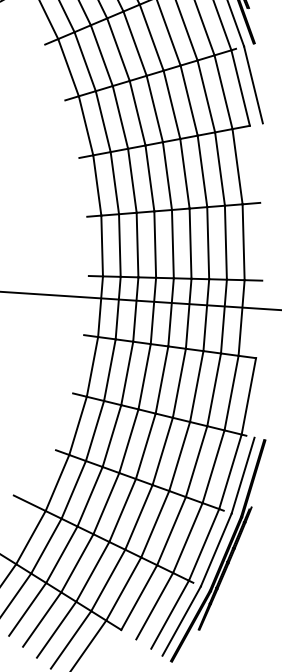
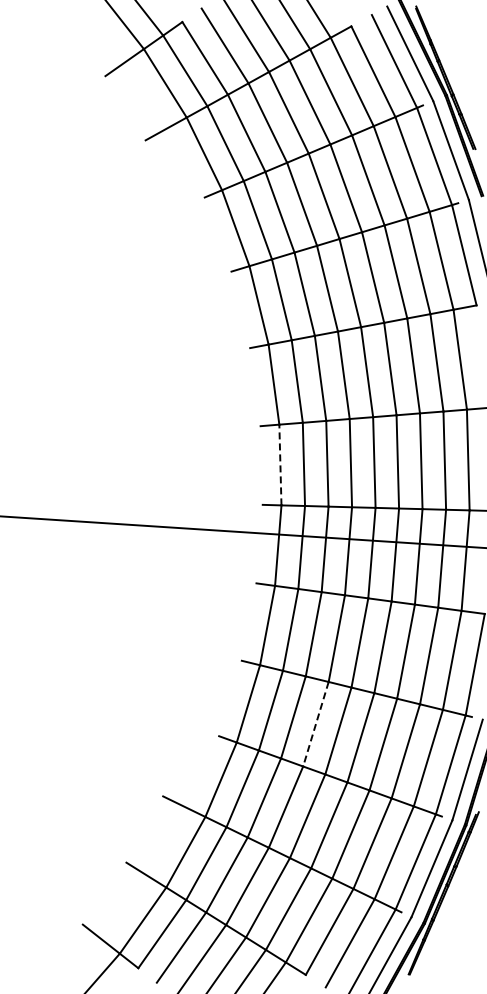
line: (102, 245) -> (280, 464), solid -> dashed
line: (128, 441) -> (315, 724), solid -> dashed

